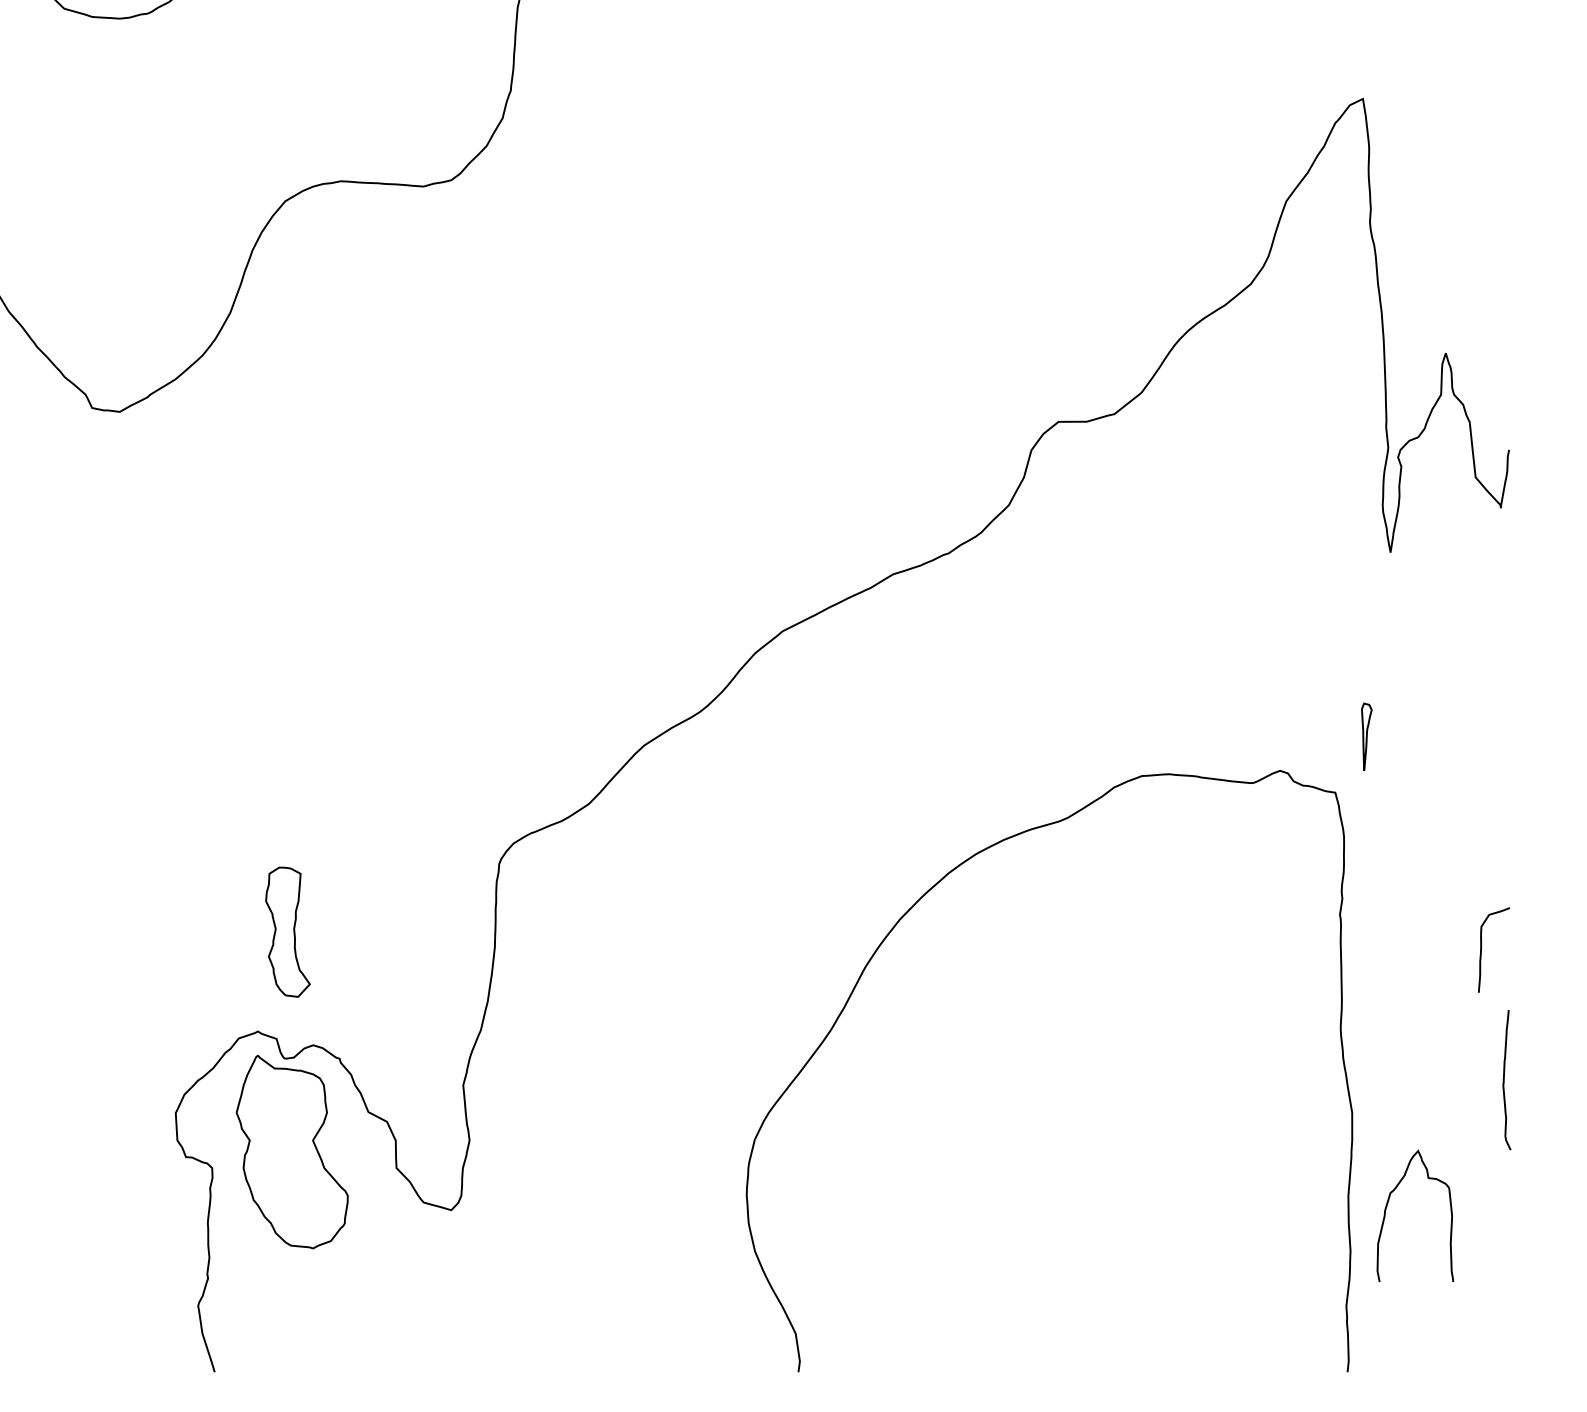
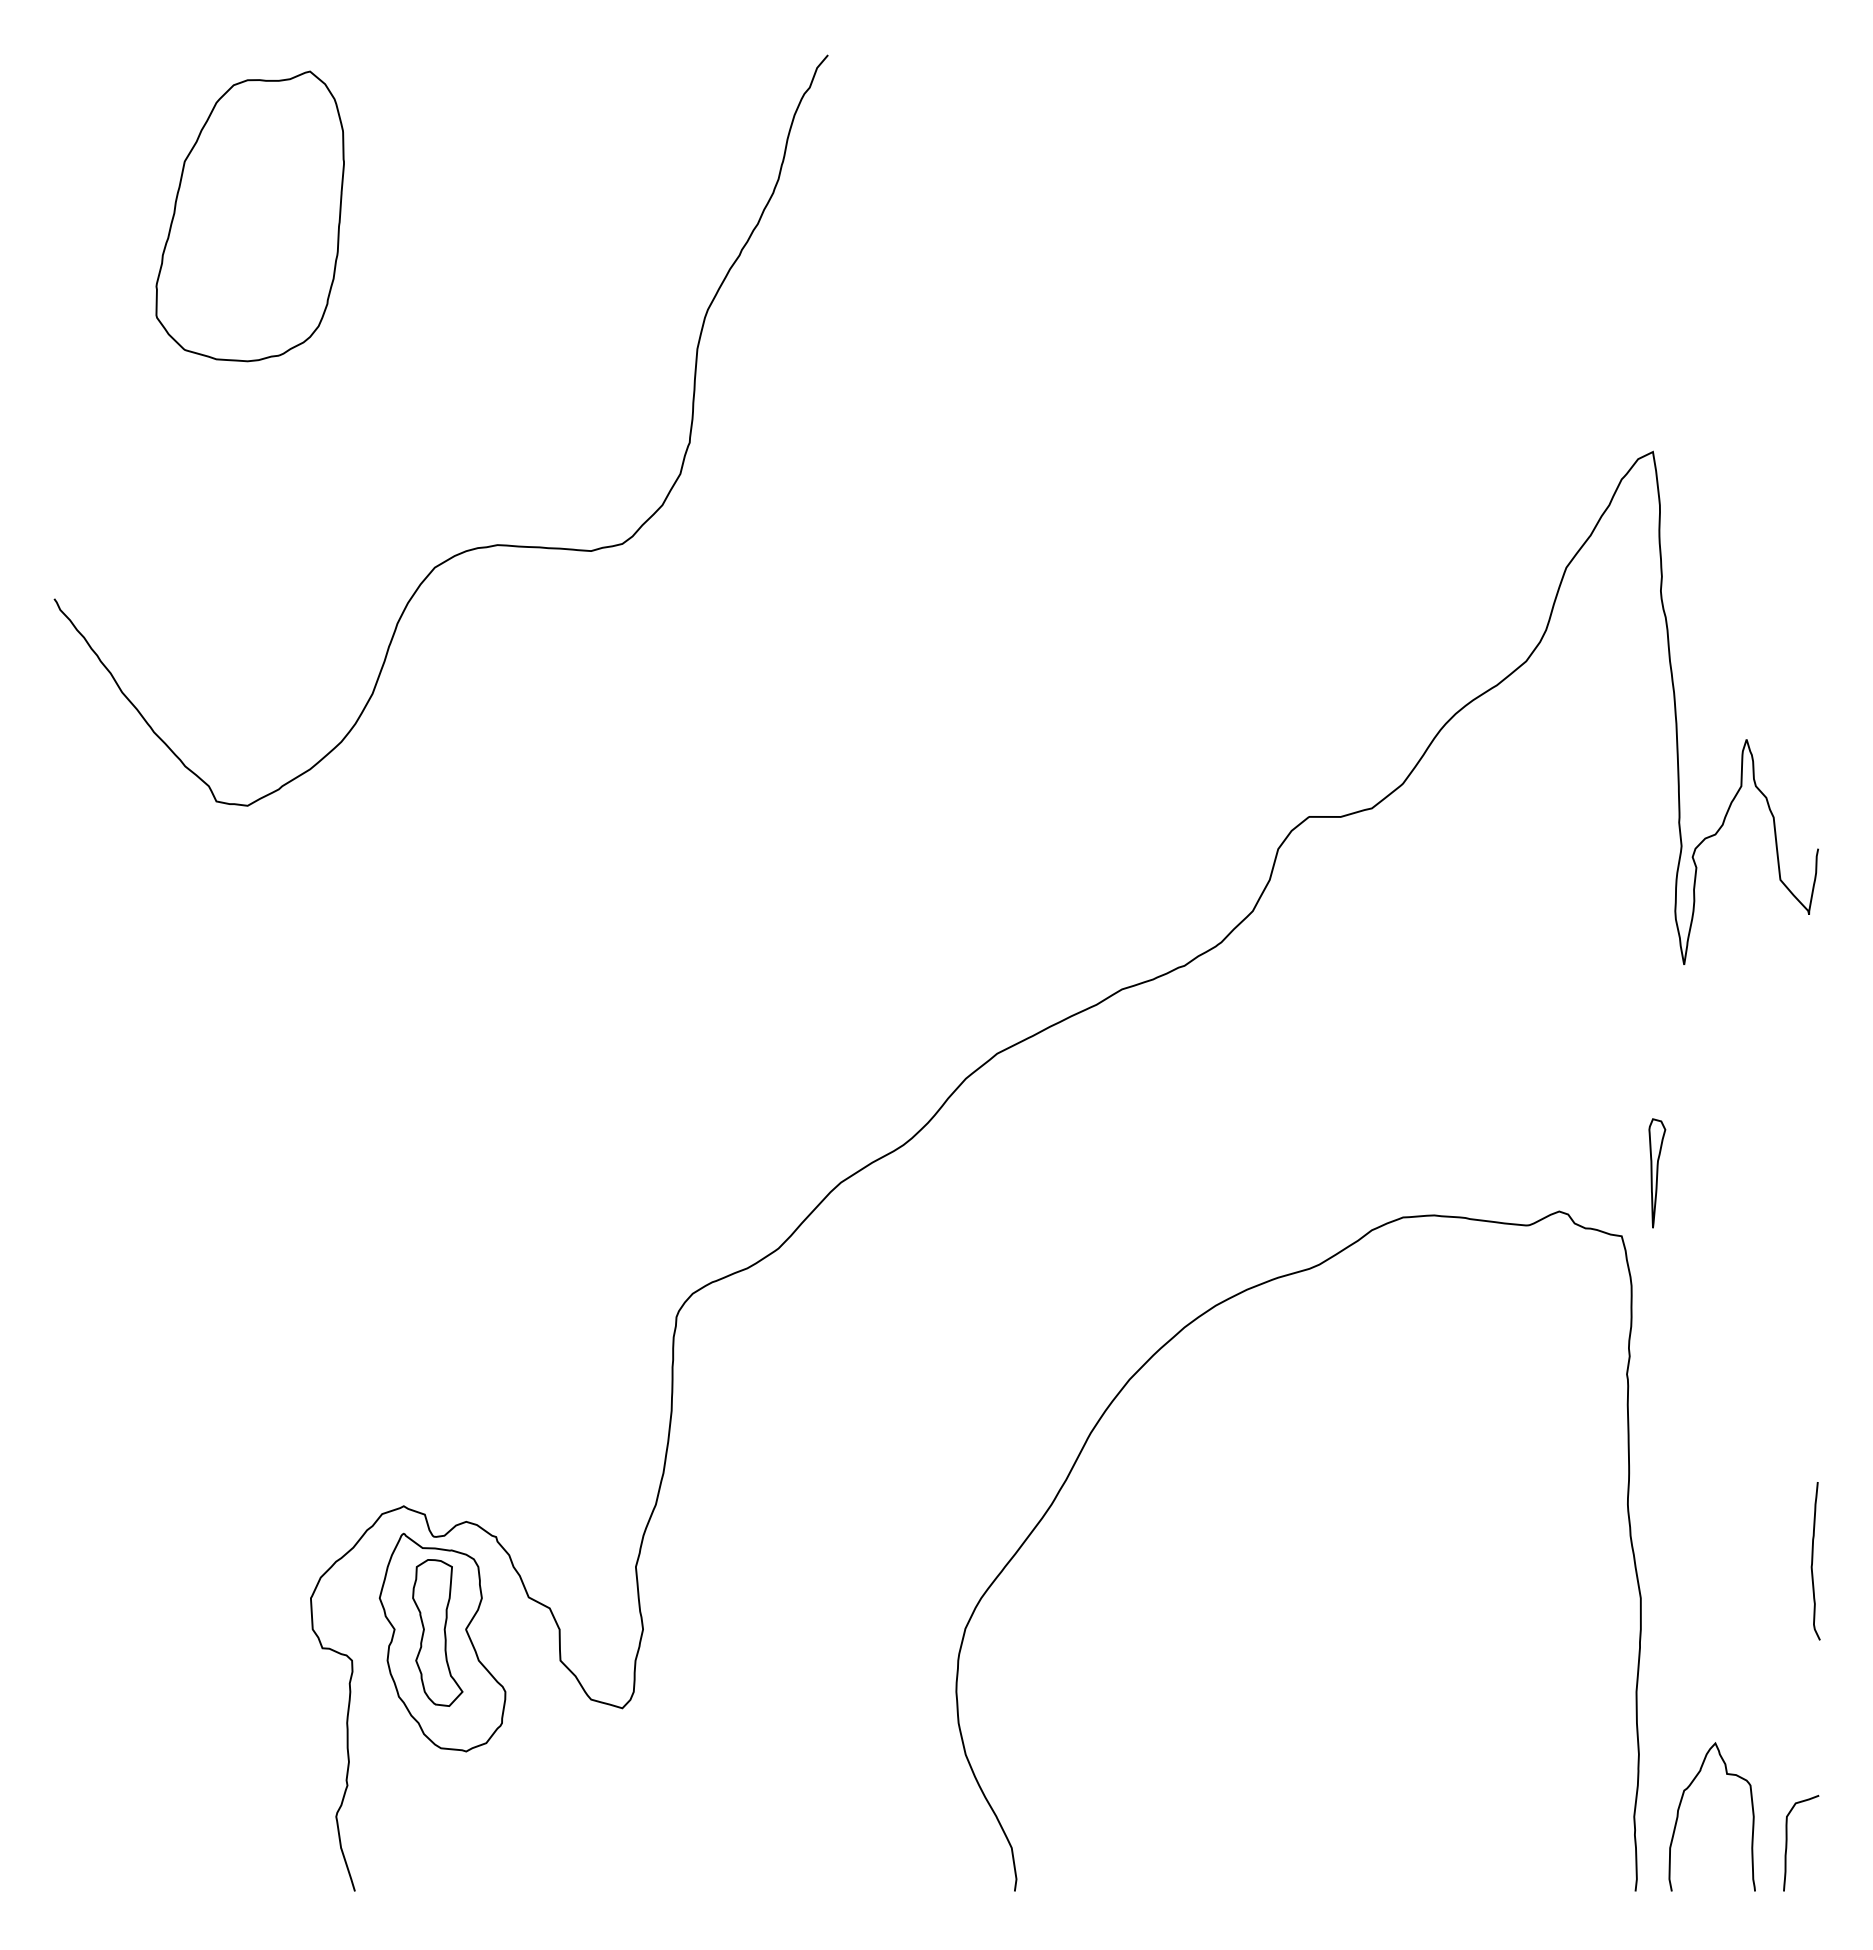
part: (1366, 737) -> (1657, 1173), size x1.43
part: (287, 931) -> (437, 1632), moved
curve: (1481, 950) -> (1787, 1843), moved
curve: (1387, 1206) -> (1680, 1806), moved

